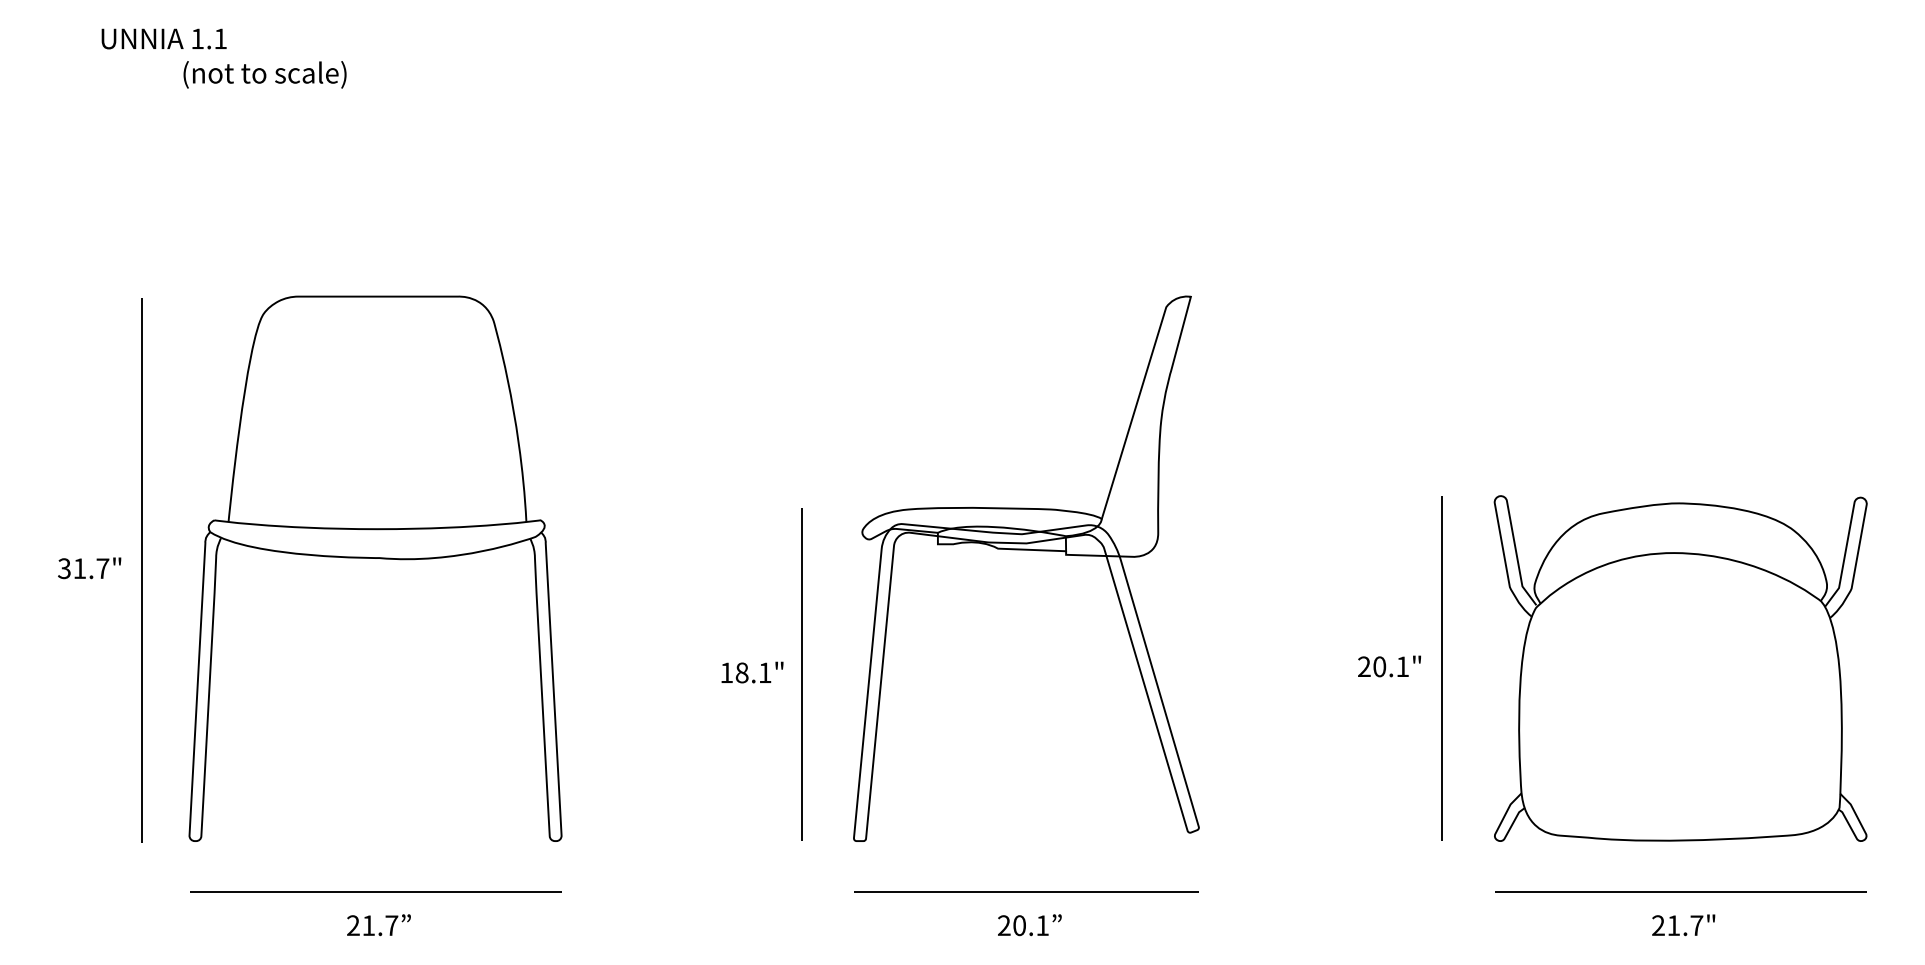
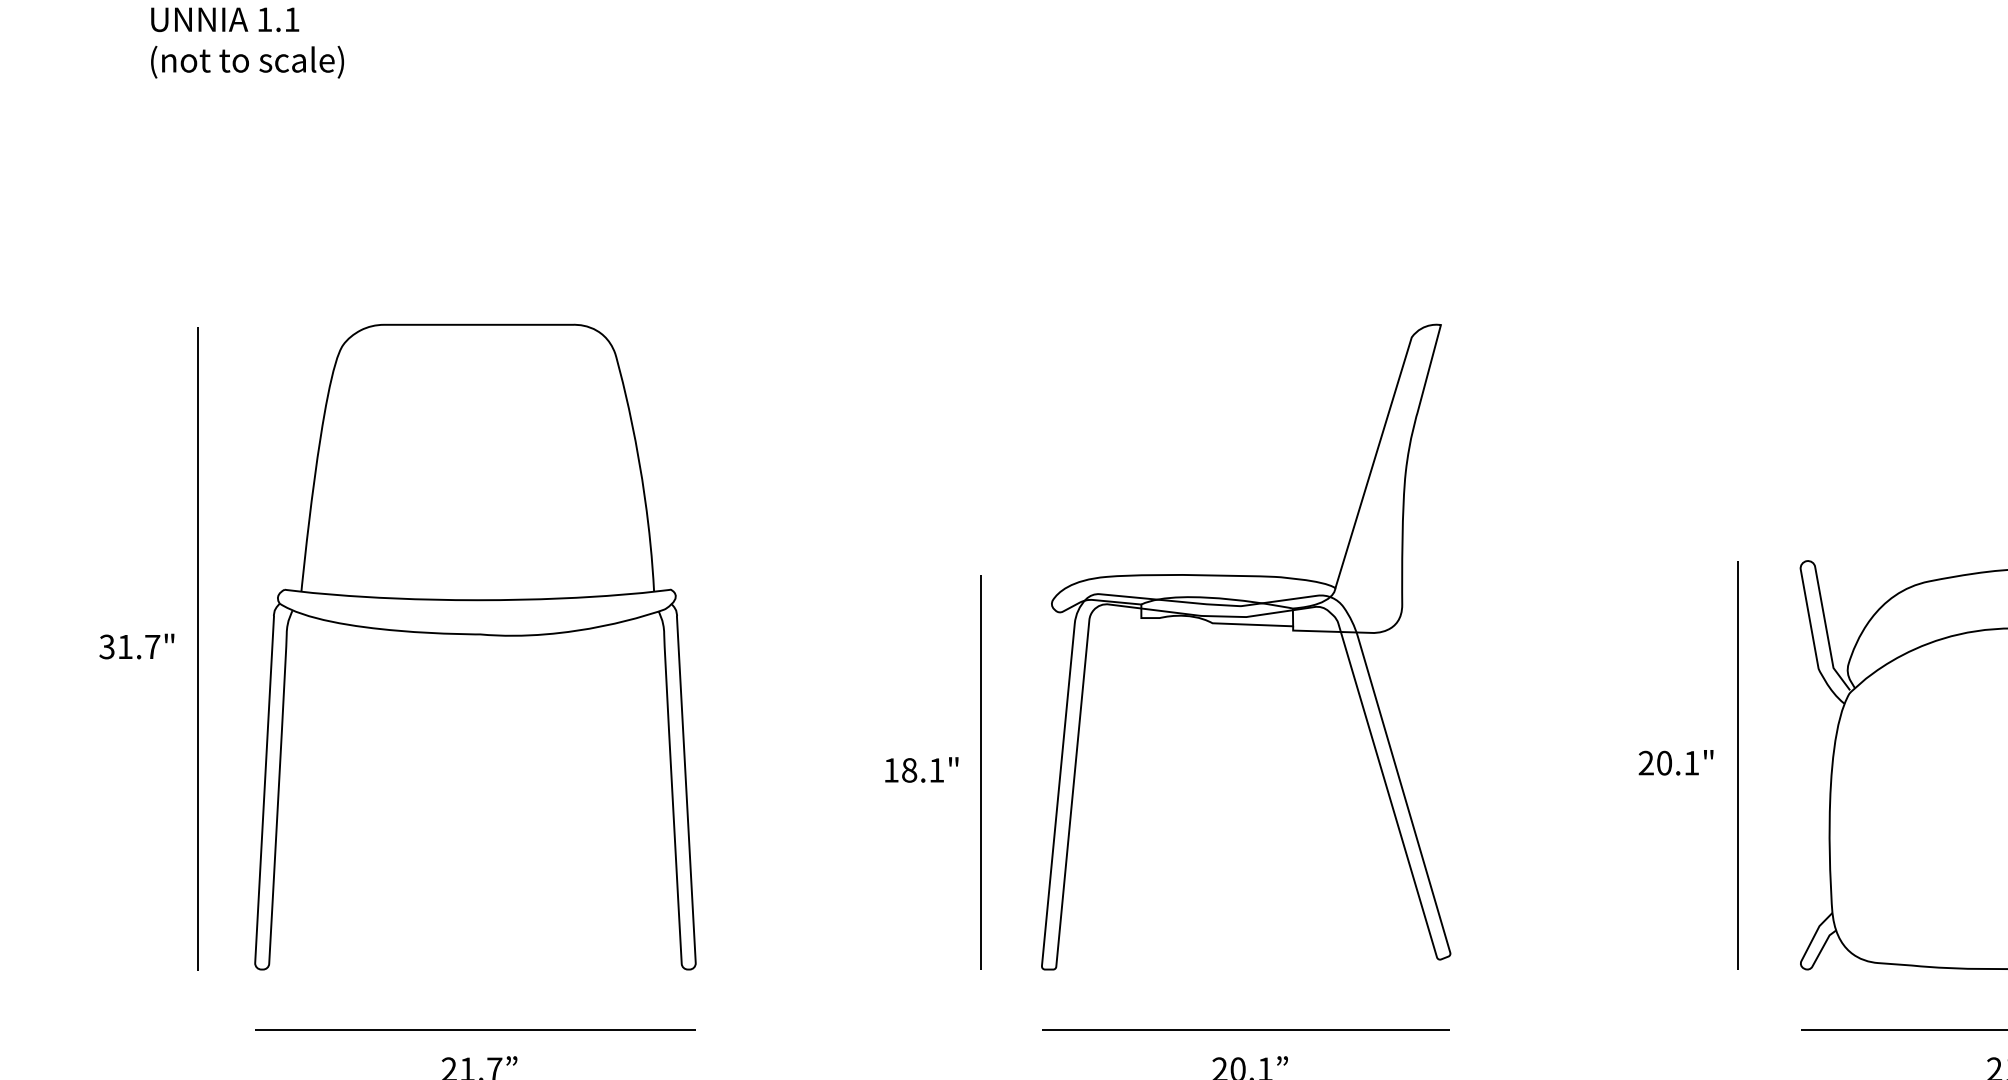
text: (264, 74) -> (246, 61), moved

